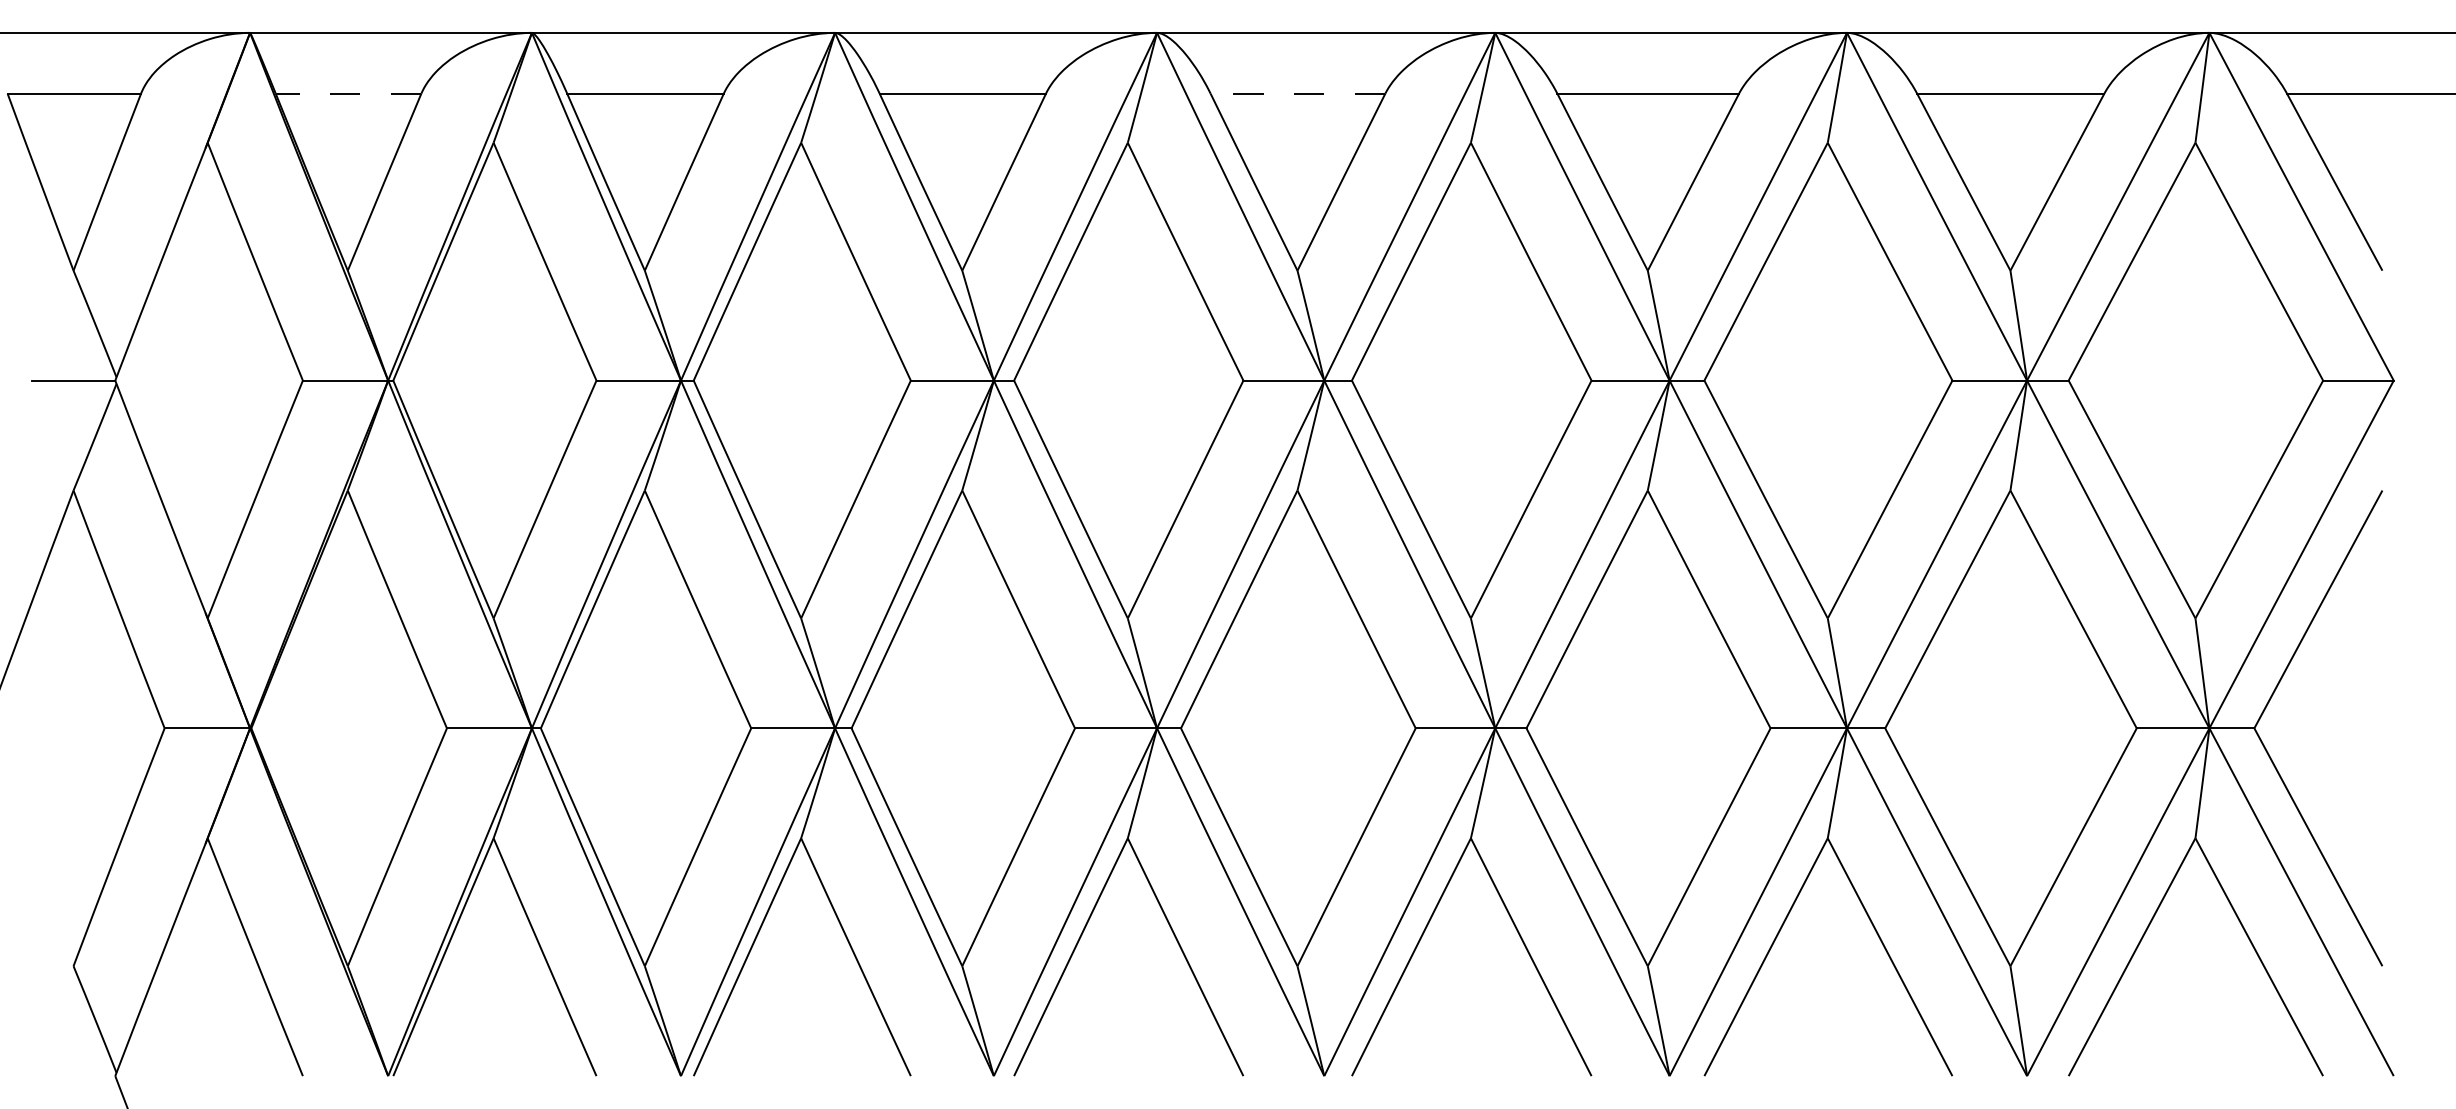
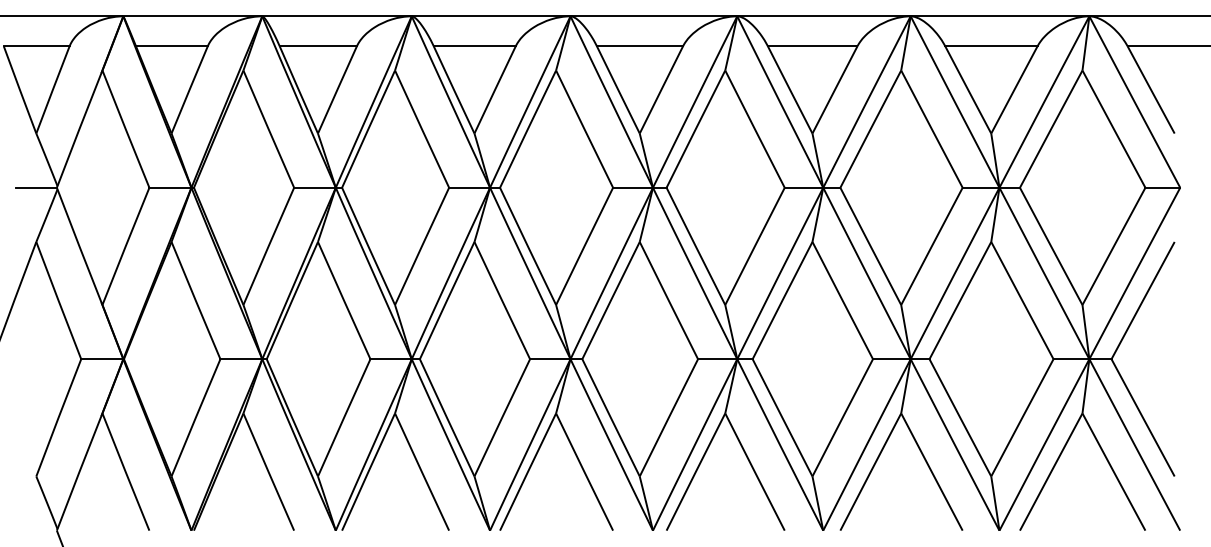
line: (347, 94) -> (171, 46), dashed -> solid
line: (1296, 94) -> (639, 46), dashed -> solid

